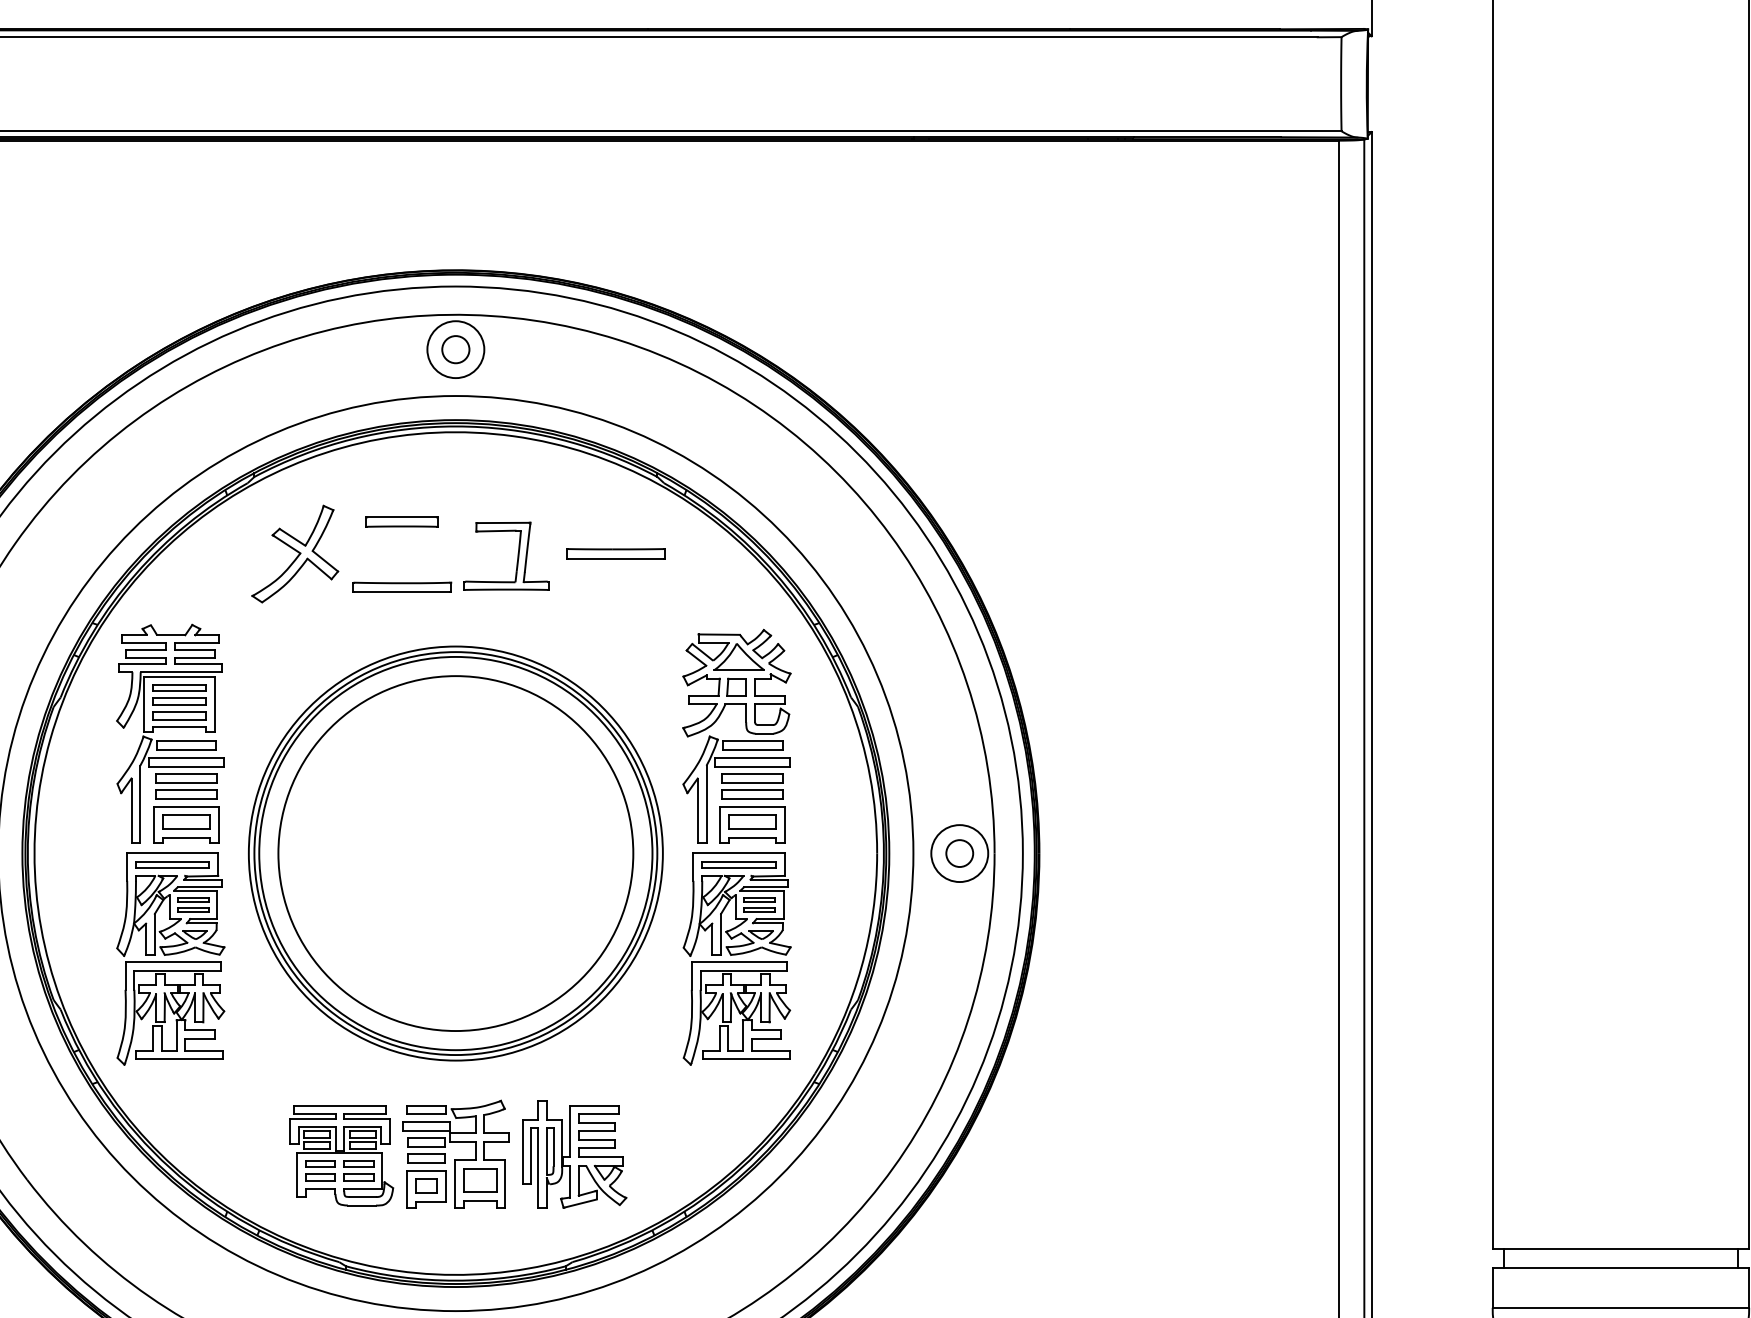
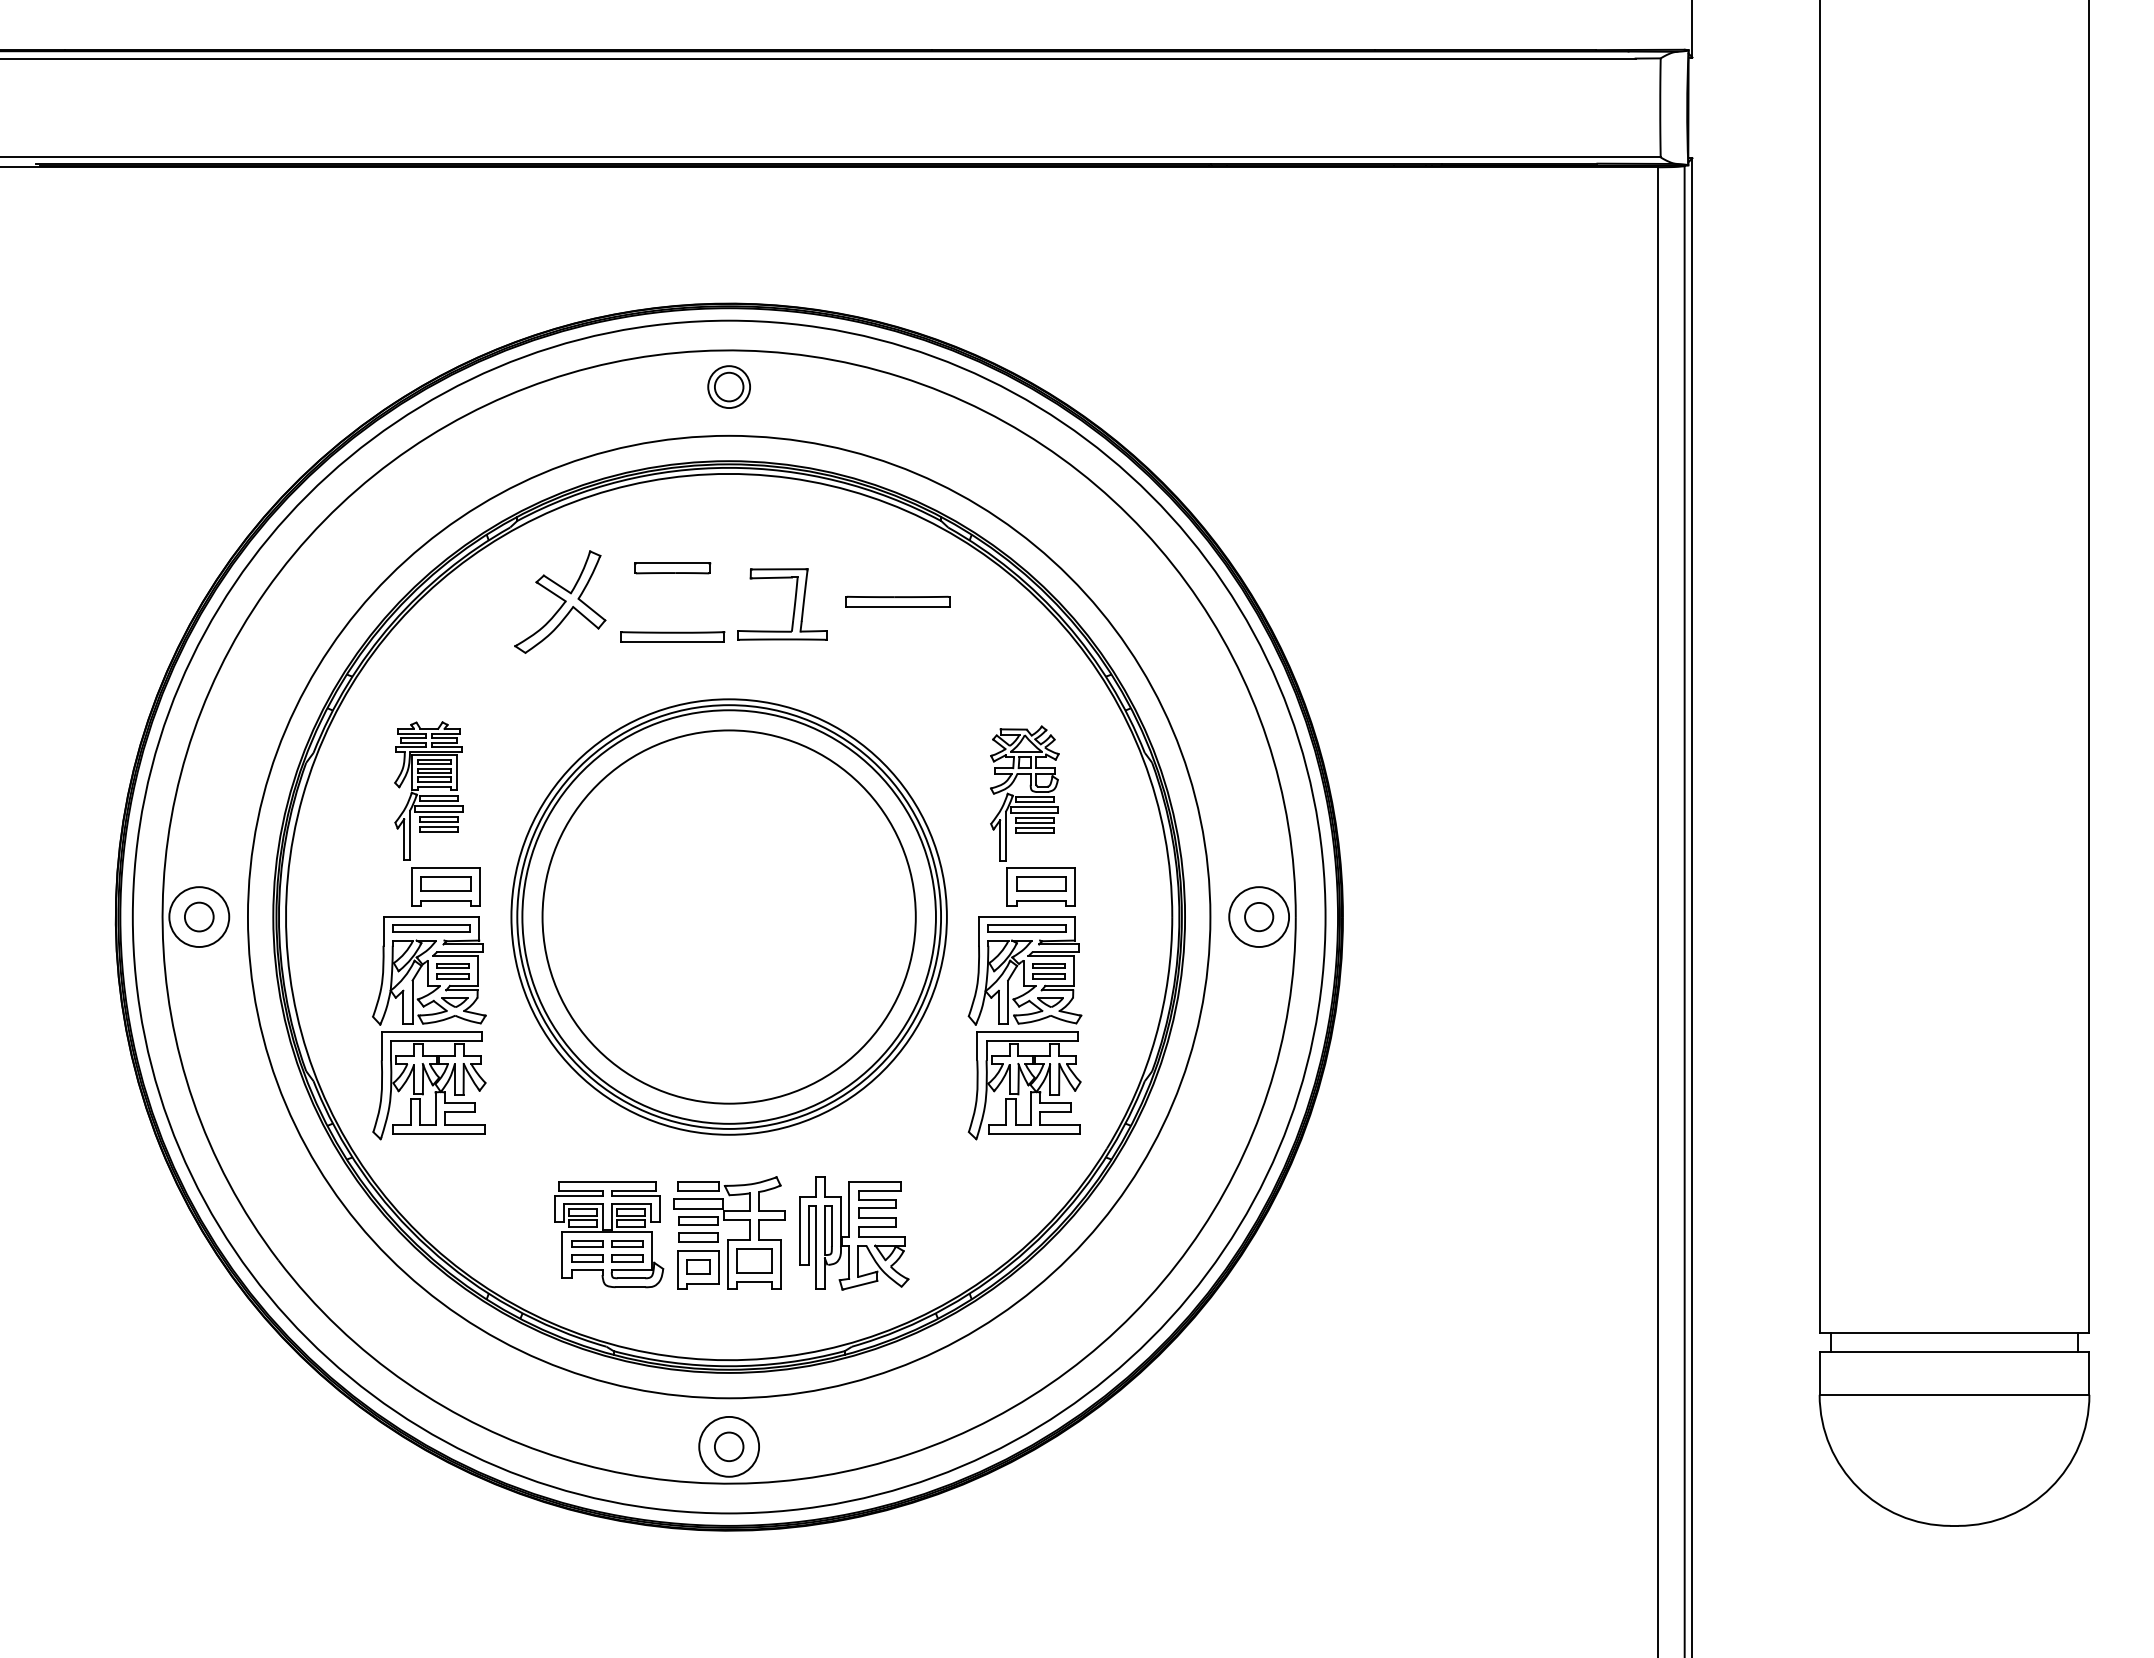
circle: (456, 350) -> (729, 387), size x0.7
part: (169, 733) -> (428, 790), size x0.6
part: (736, 736) -> (1024, 793), size x0.6

